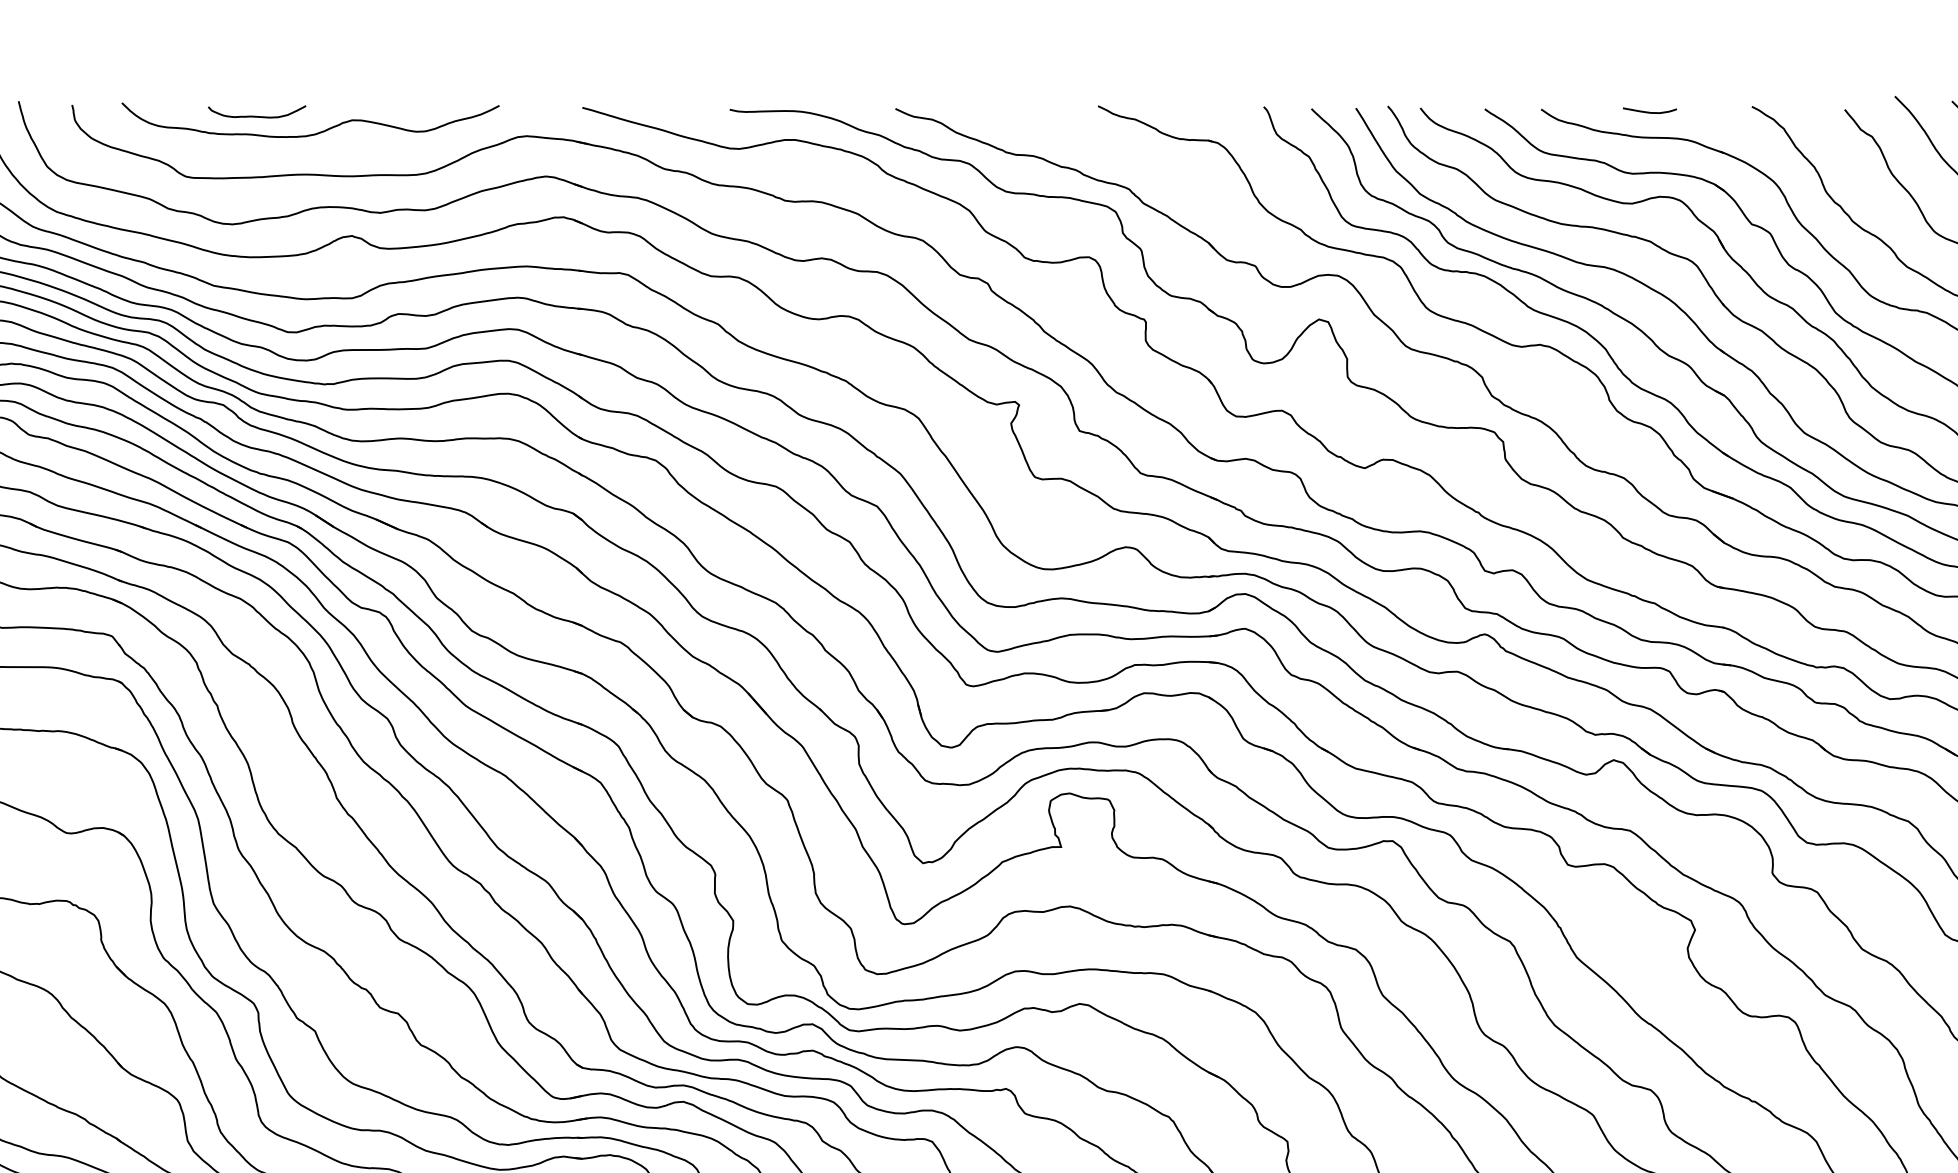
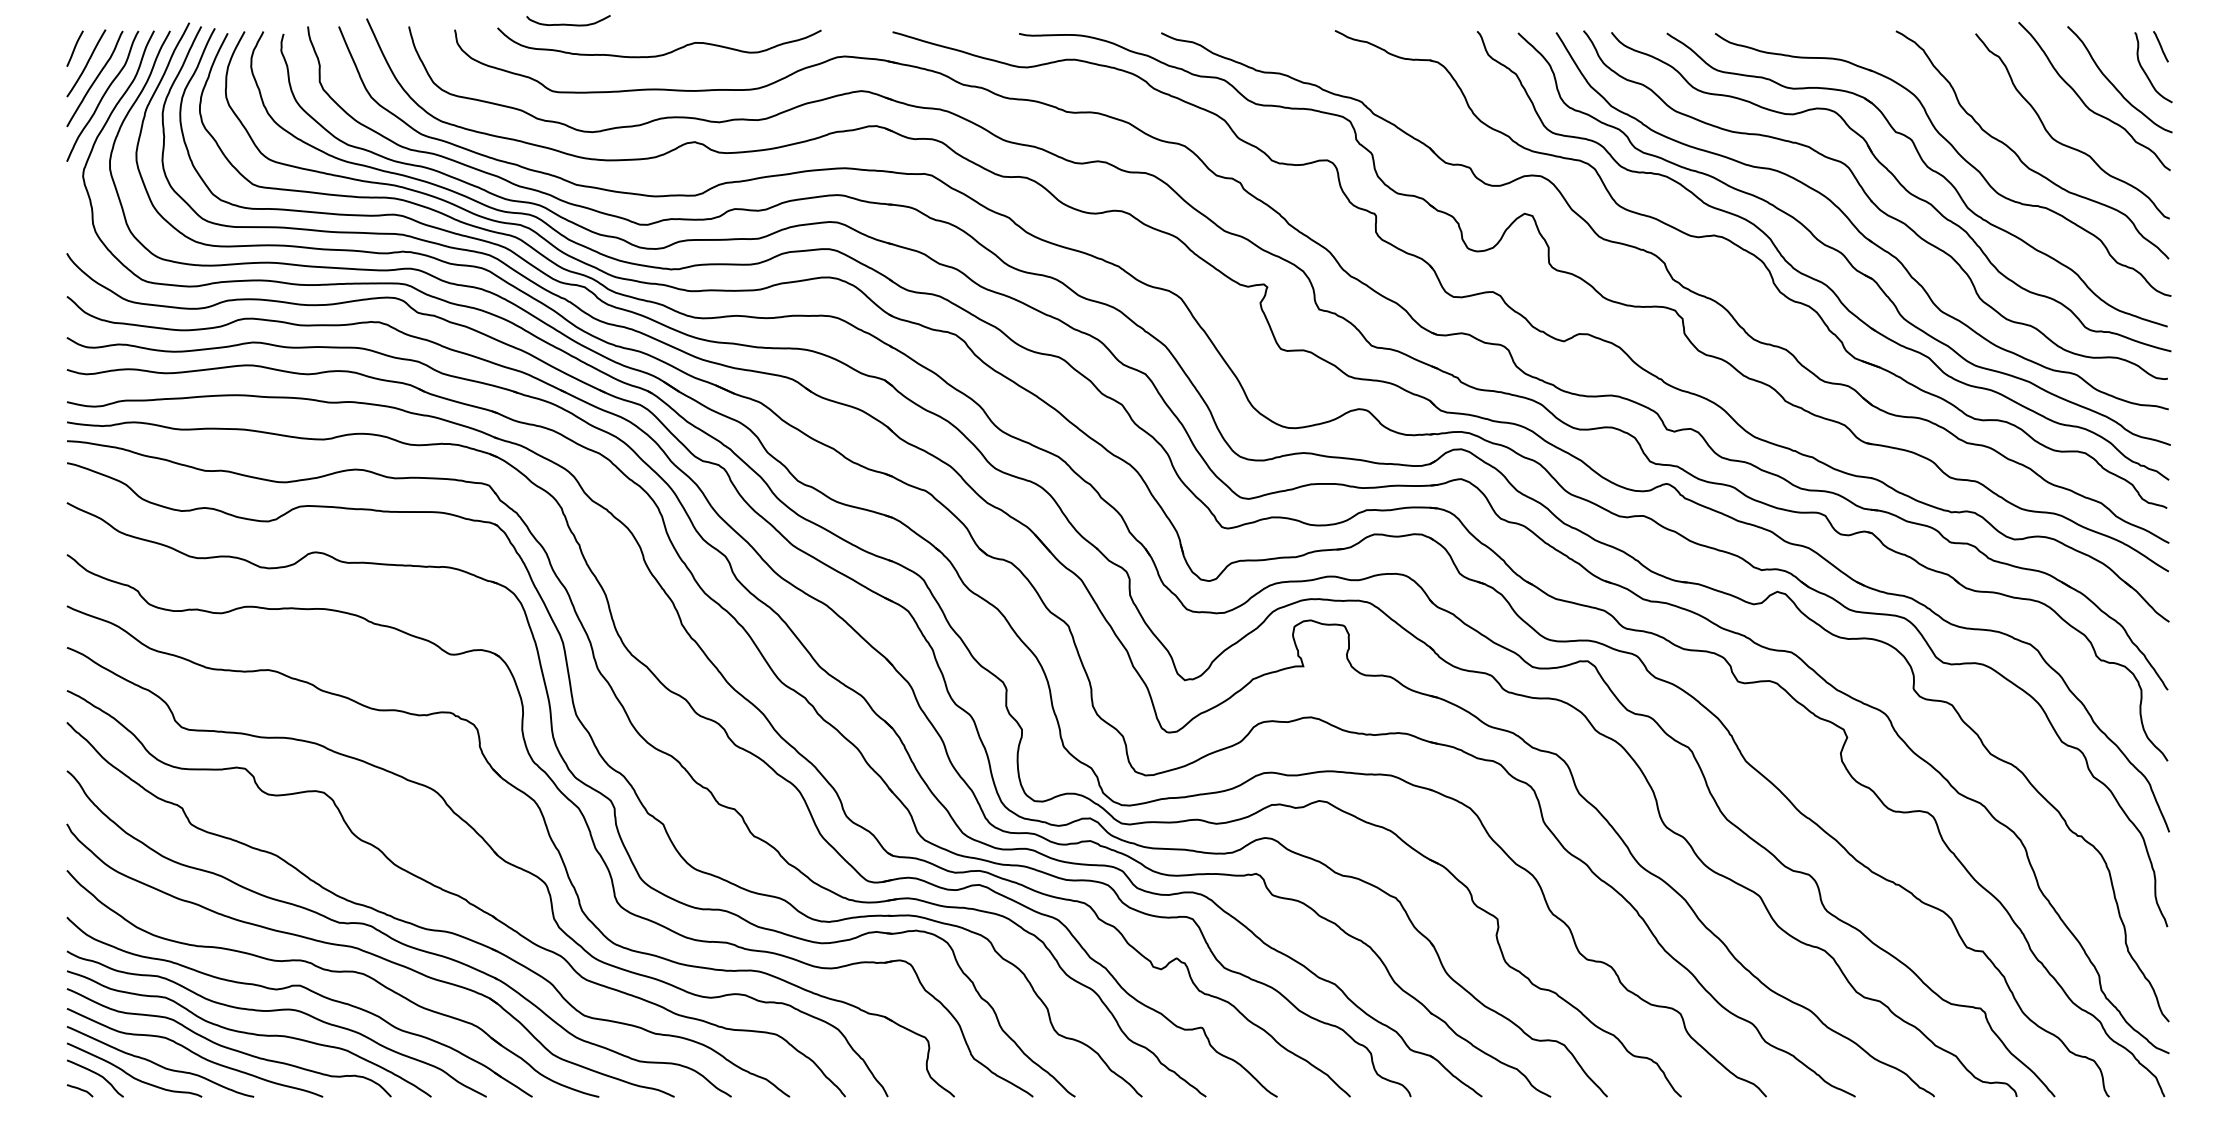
curve: (1649, 111) -> (1808, 35), removed
curve: (254, 115) -> (566, 23), moved

